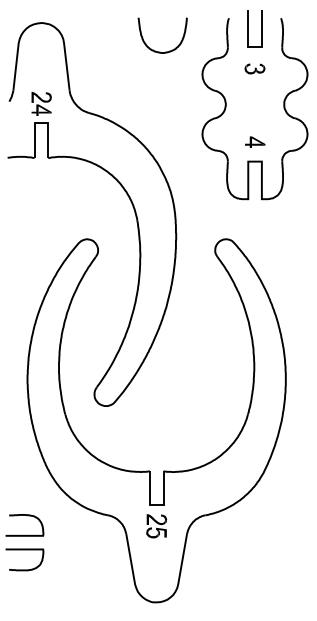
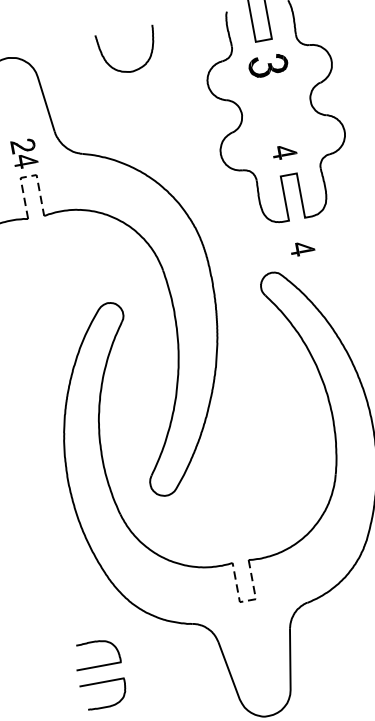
curve: (160, 51) -> (128, 70), moved
part: (254, 68) -> (267, 65), size x1.6
line: (41, 123) -> (28, 176), solid -> dashed
part: (255, 223) -> (302, 247), added
line: (156, 504) -> (247, 600), solid -> dashed
part: (156, 526) -> (252, 626), removed

